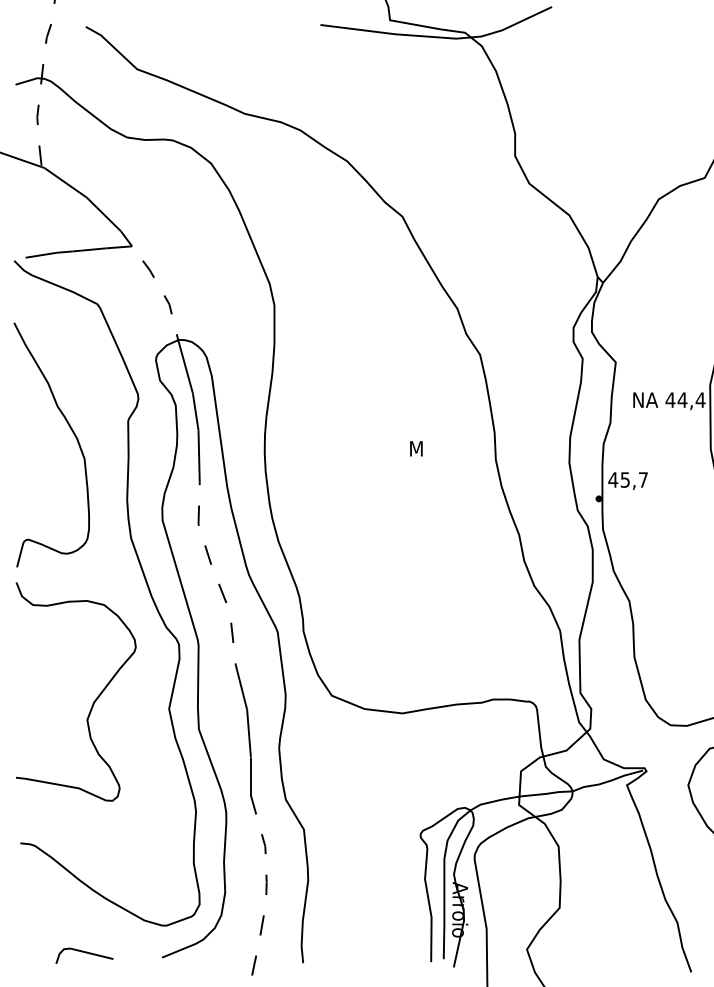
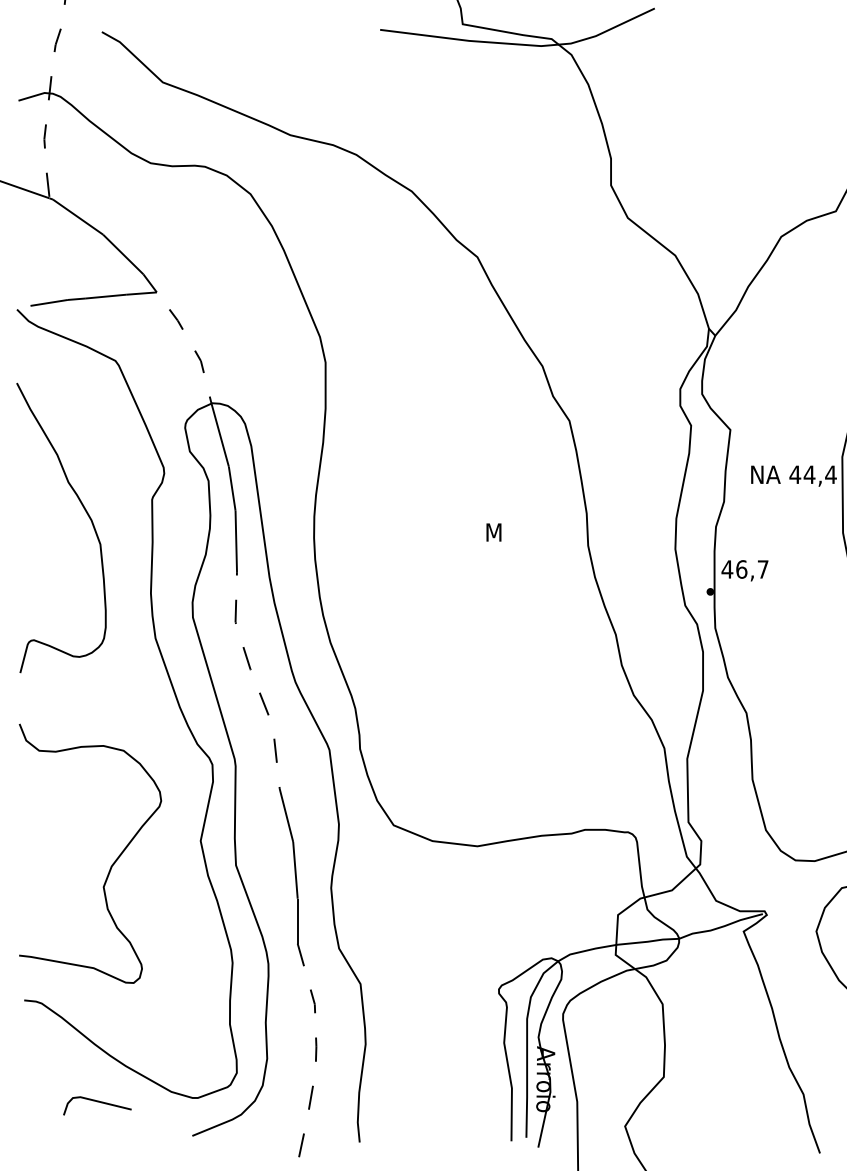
text: (625, 480) -> (741, 569), 45,7 -> 46,7
curve: (93, 702) -> (110, 866), moved
line: (84, 953) -> (97, 1102), moved

